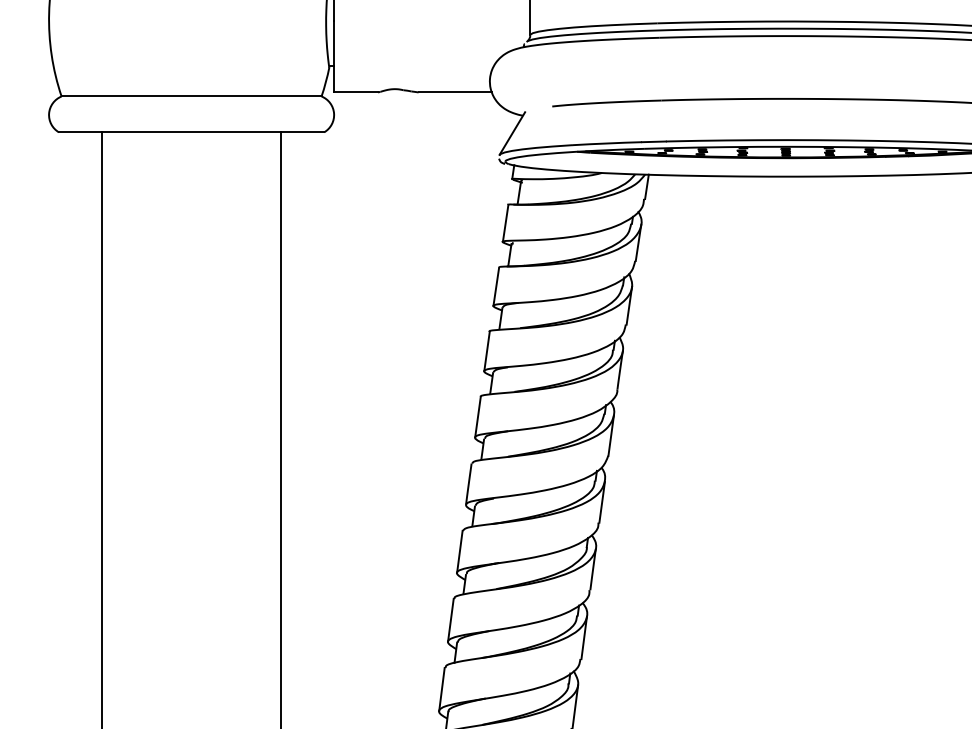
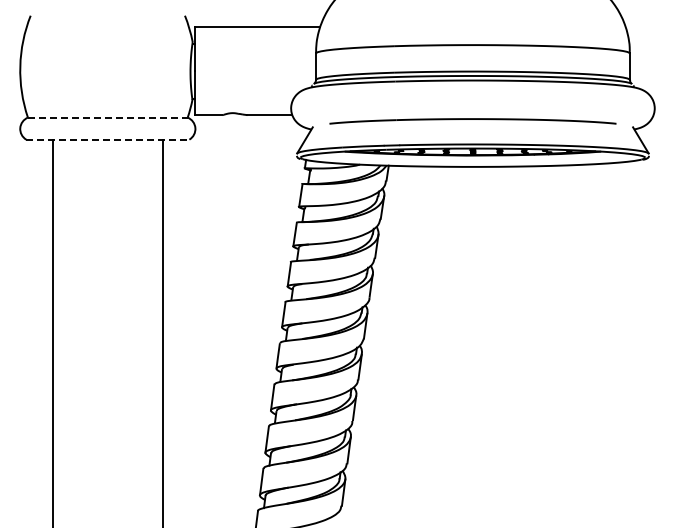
line: (191, 96) -> (107, 117), solid -> dashed
line: (191, 132) -> (107, 139), solid -> dashed

